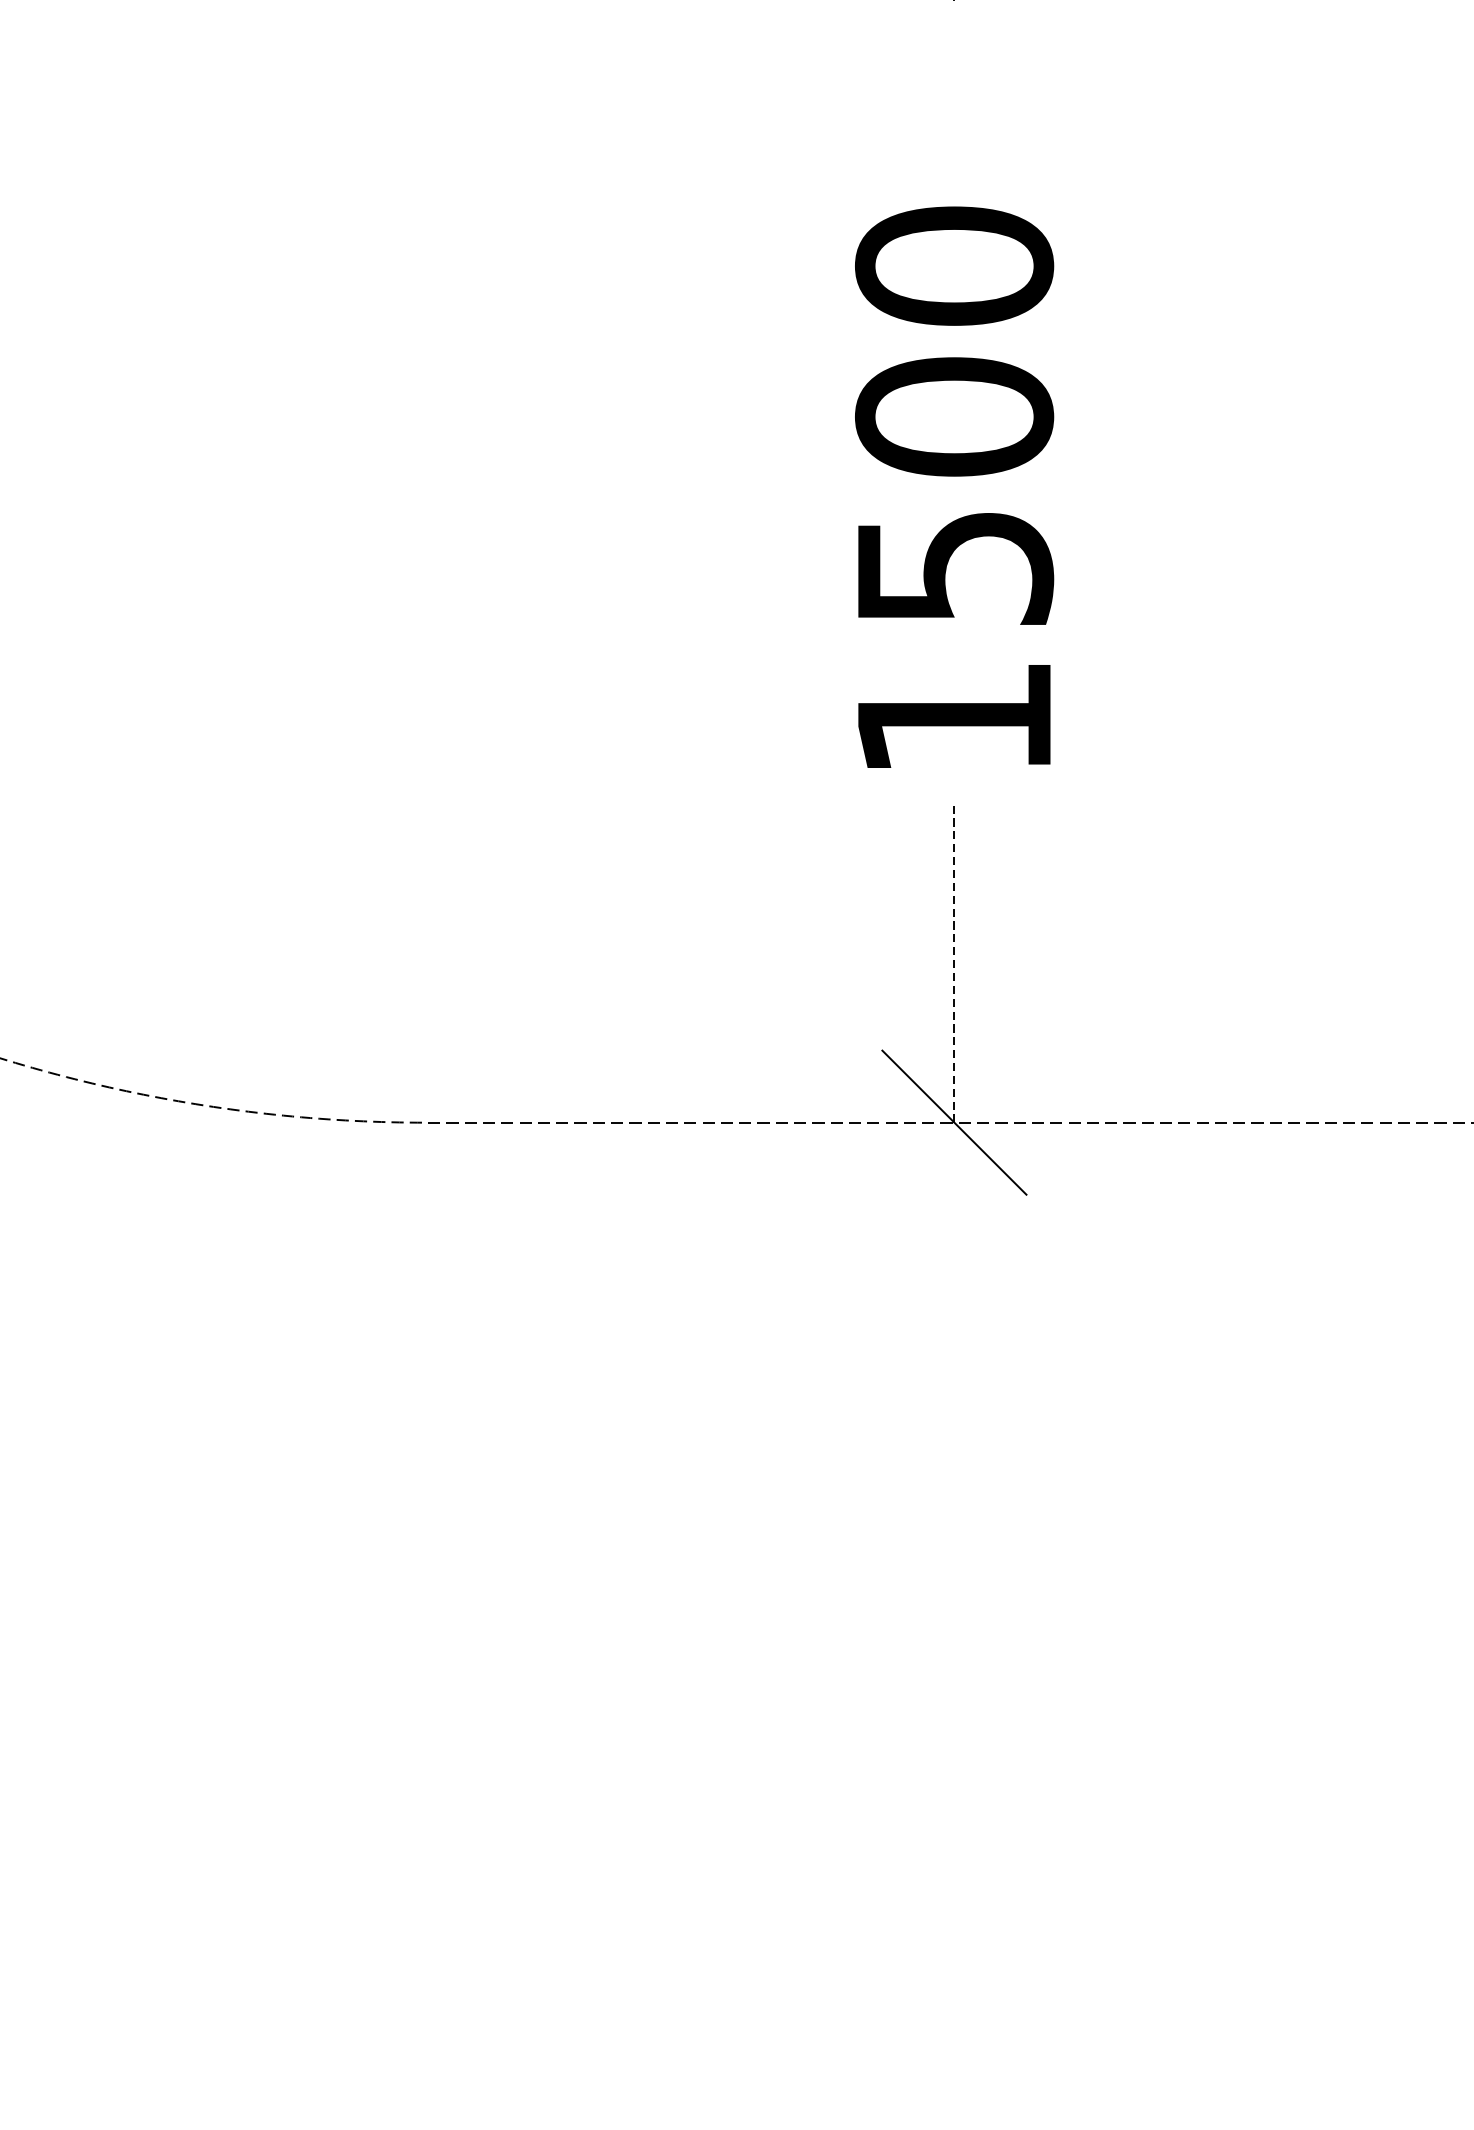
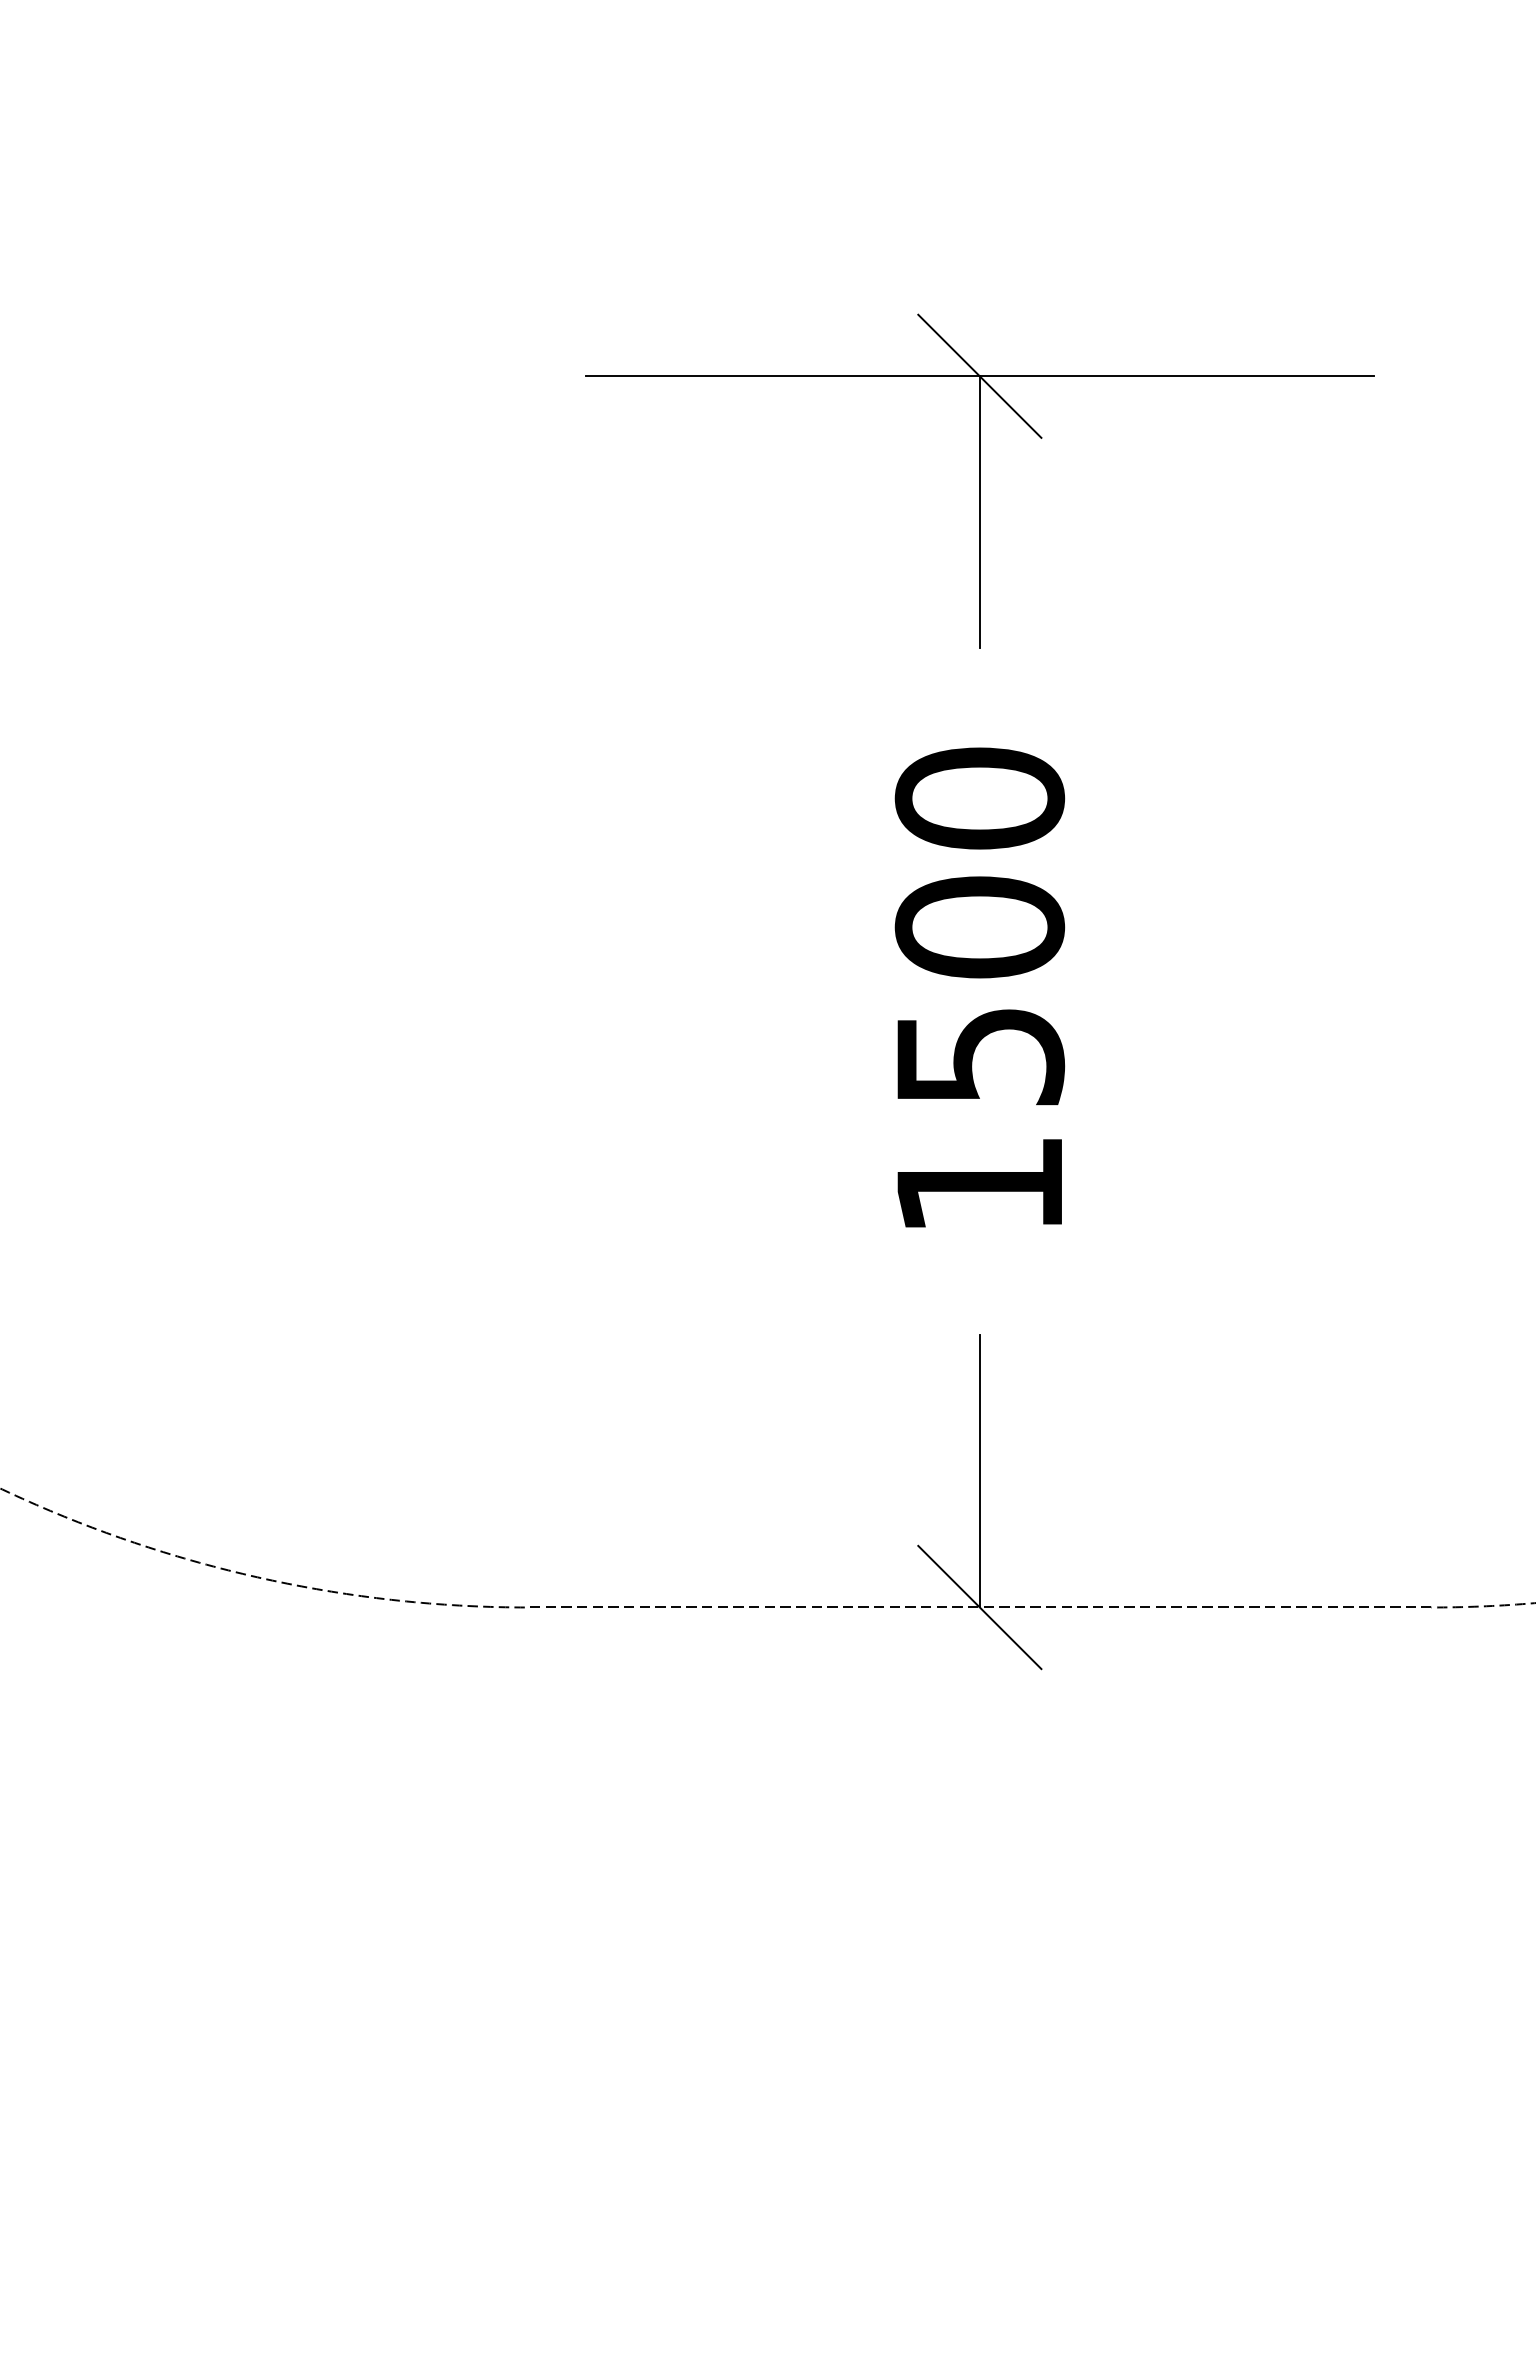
text: (954, 487) -> (979, 987), moved
line: (954, 962) -> (979, 1470), dashed -> solid

